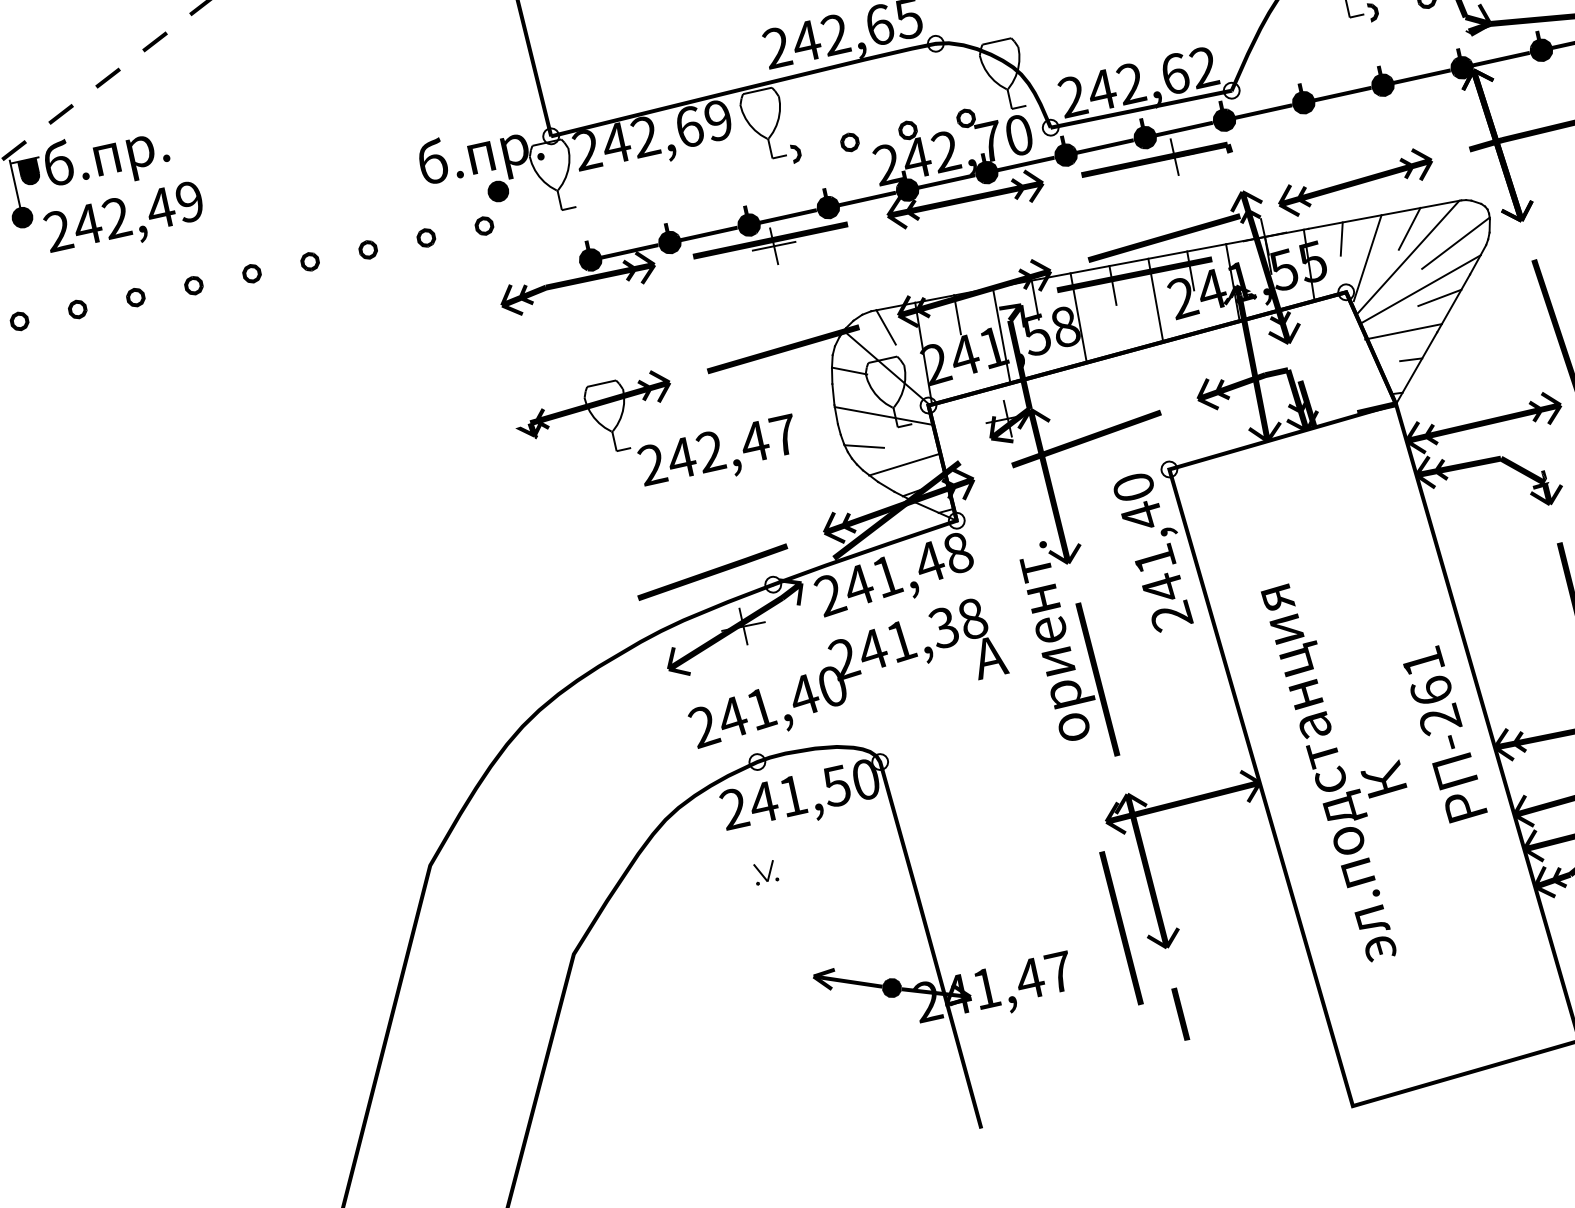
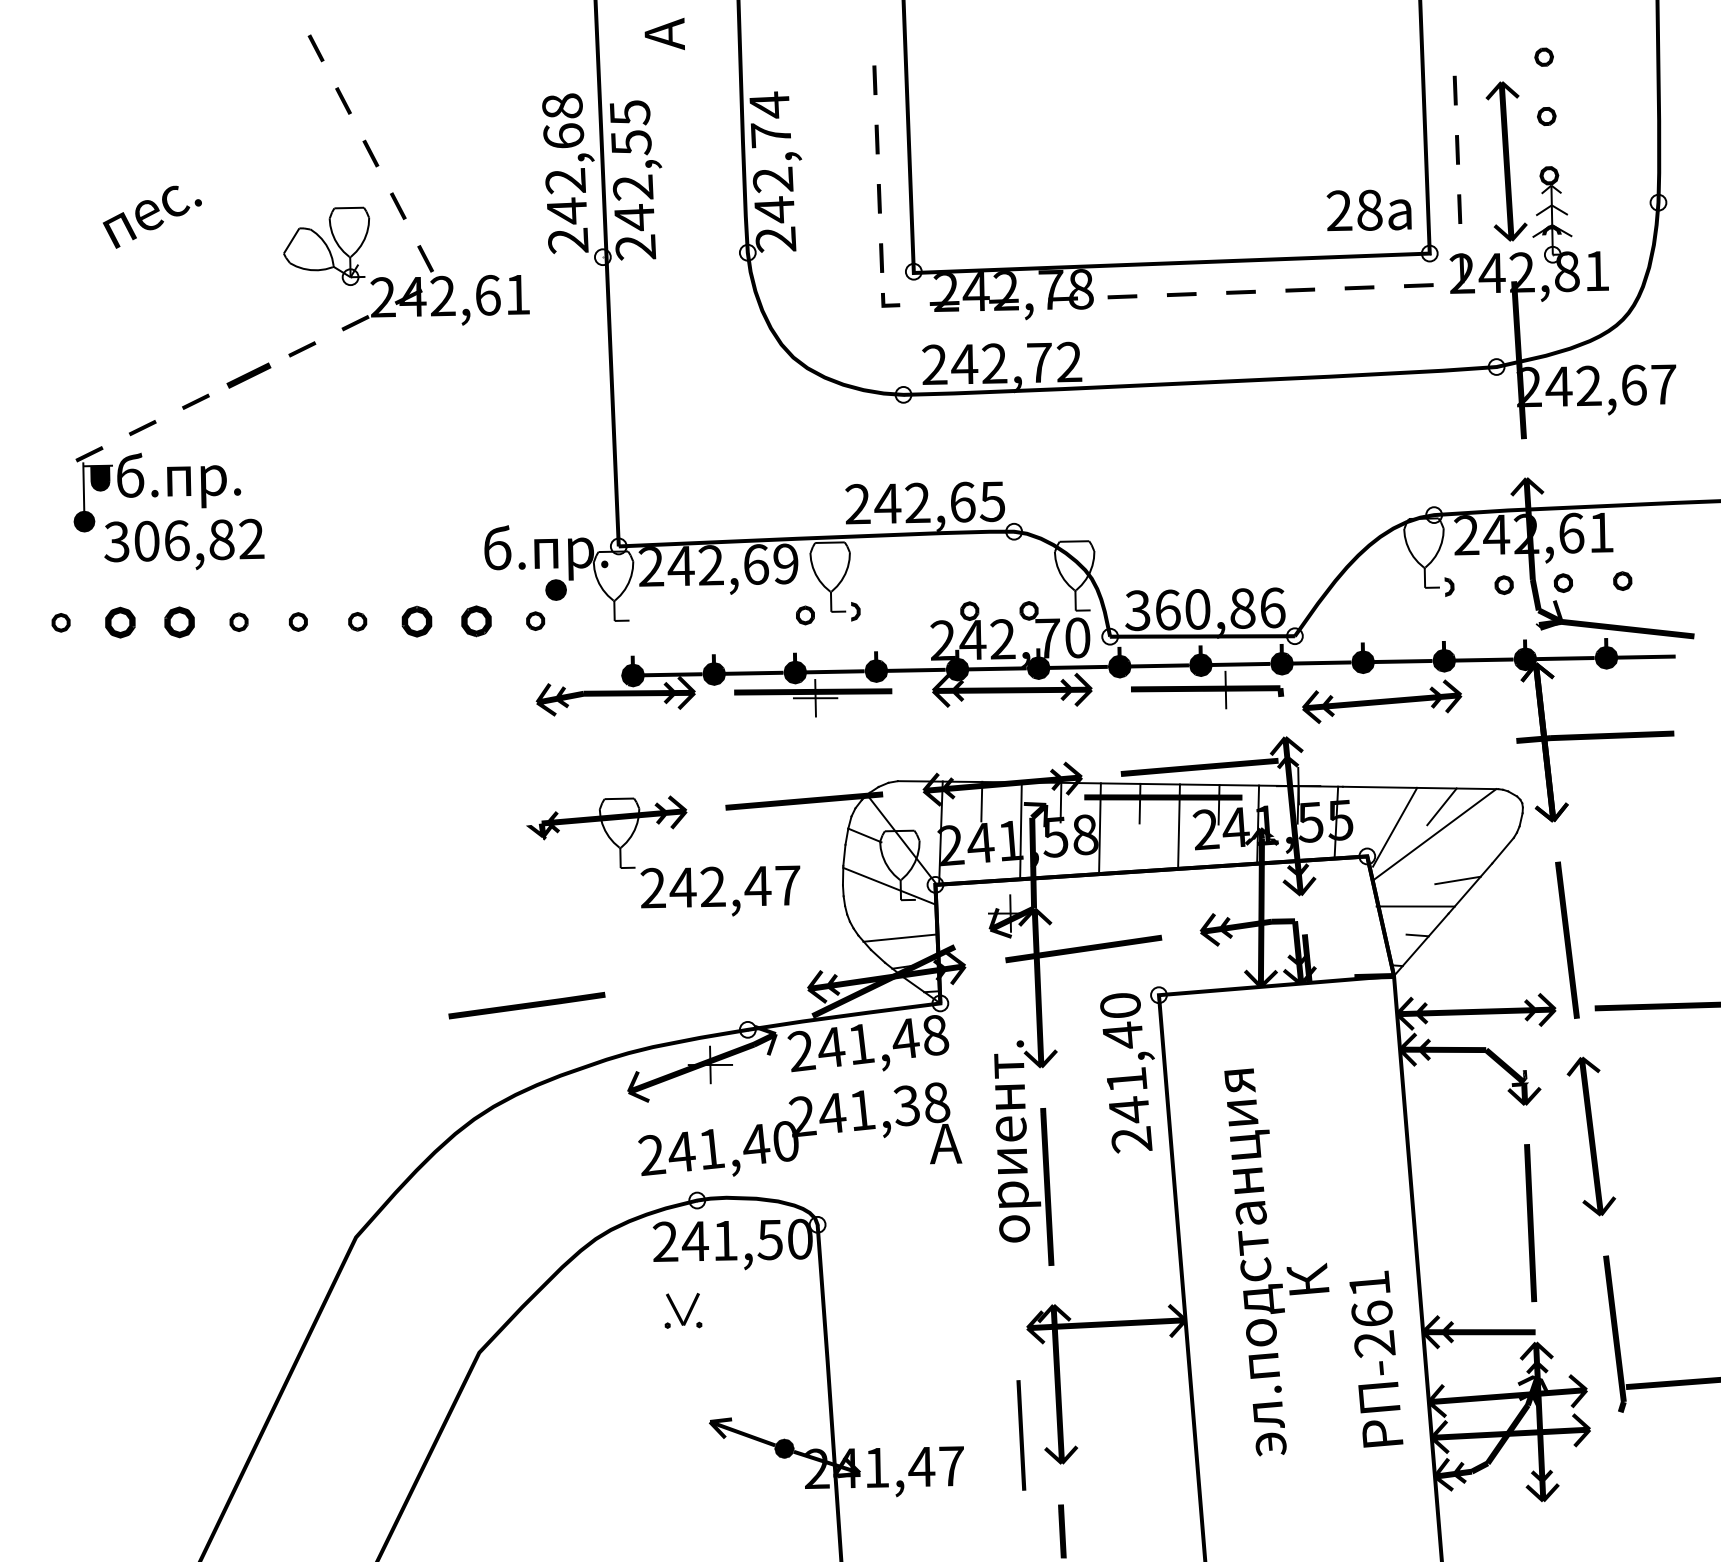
part: (155, 41) -> (249, 375), size x1.6
text: (1138, 82) -> (1205, 609), 242,62 -> 360,86
part: (850, 142) -> (805, 615), moved
part: (1355, 182) -> (1382, 701), moved
text: (124, 216) -> (184, 540), 242,49 -> 306,82
part: (425, 238) -> (475, 621), size x1.6
line: (1341, 239) -> (1373, 803), removed
line: (1455, 242) -> (1484, 829), removed
part: (367, 249) -> (416, 621), size x1.6
line: (1421, 288) -> (1441, 867), removed
part: (135, 297) -> (179, 622), size x1.6
part: (77, 309) -> (120, 622), size x1.6
line: (886, 326) -> (909, 799), removed
line: (864, 446) -> (864, 912), removed
part: (712, 572) -> (526, 1005), moved
text: (1444, 733) -> (1376, 1358), moved
text: (1349, 769) -> (1276, 1262), moved
part: (765, 872) -> (683, 1310), size x1.6
part: (1121, 928) -> (1021, 1435), size x0.7

